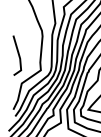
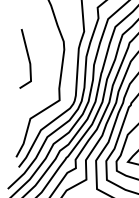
line: (18, 55) -> (28, 58), moved

